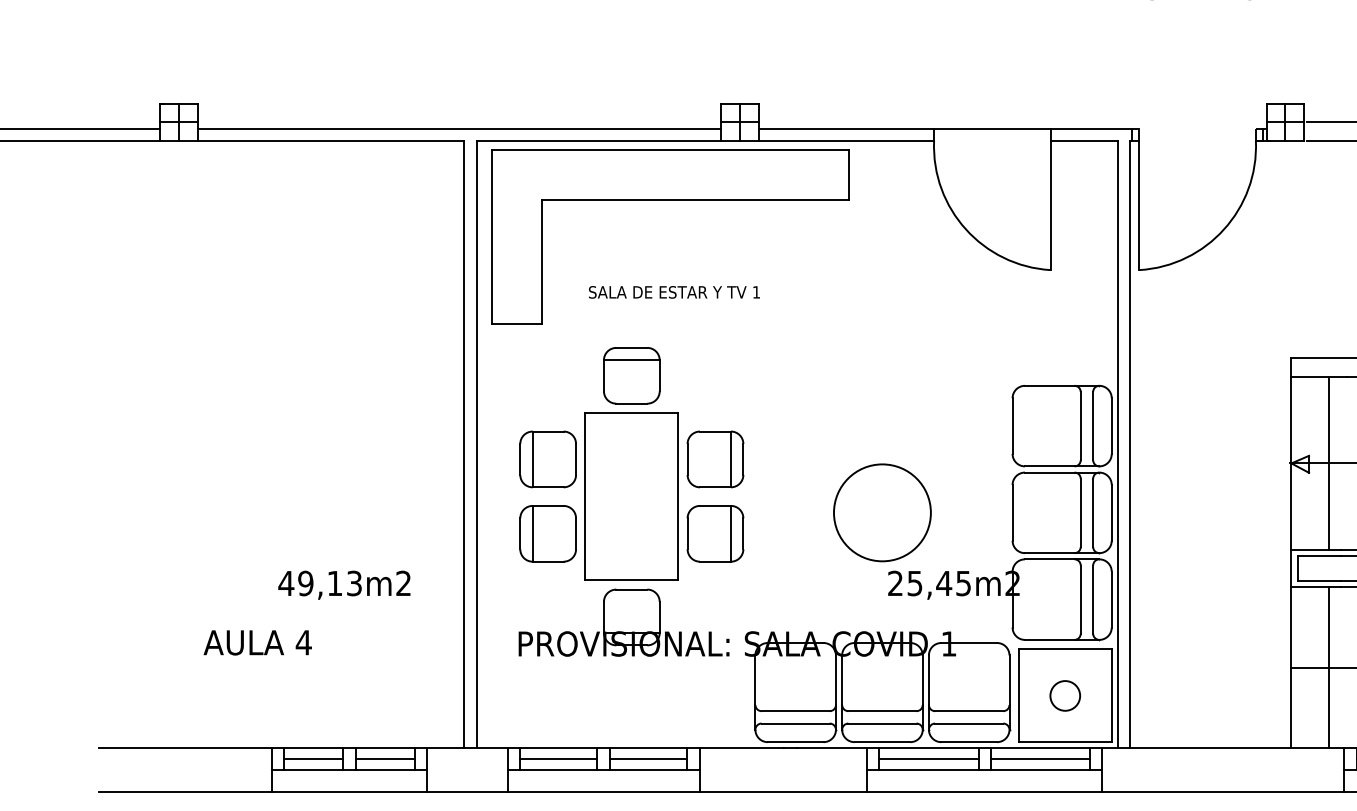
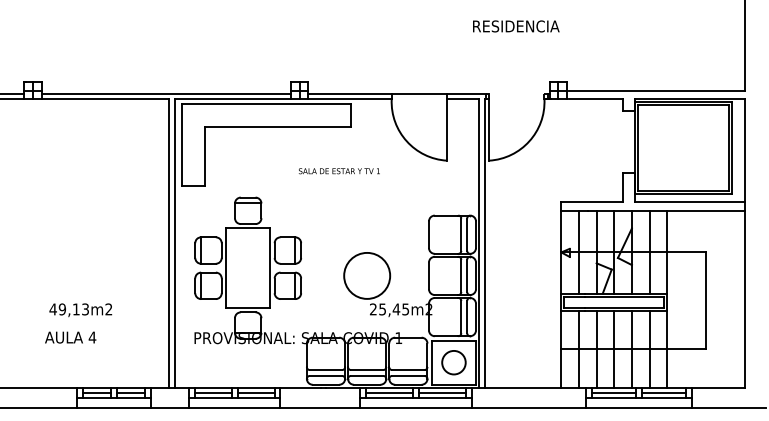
text: (674, 292) -> (339, 171), moved
text: (343, 585) -> (80, 310), moved
circle: (1064, 695) -> (453, 362), size x1.67

